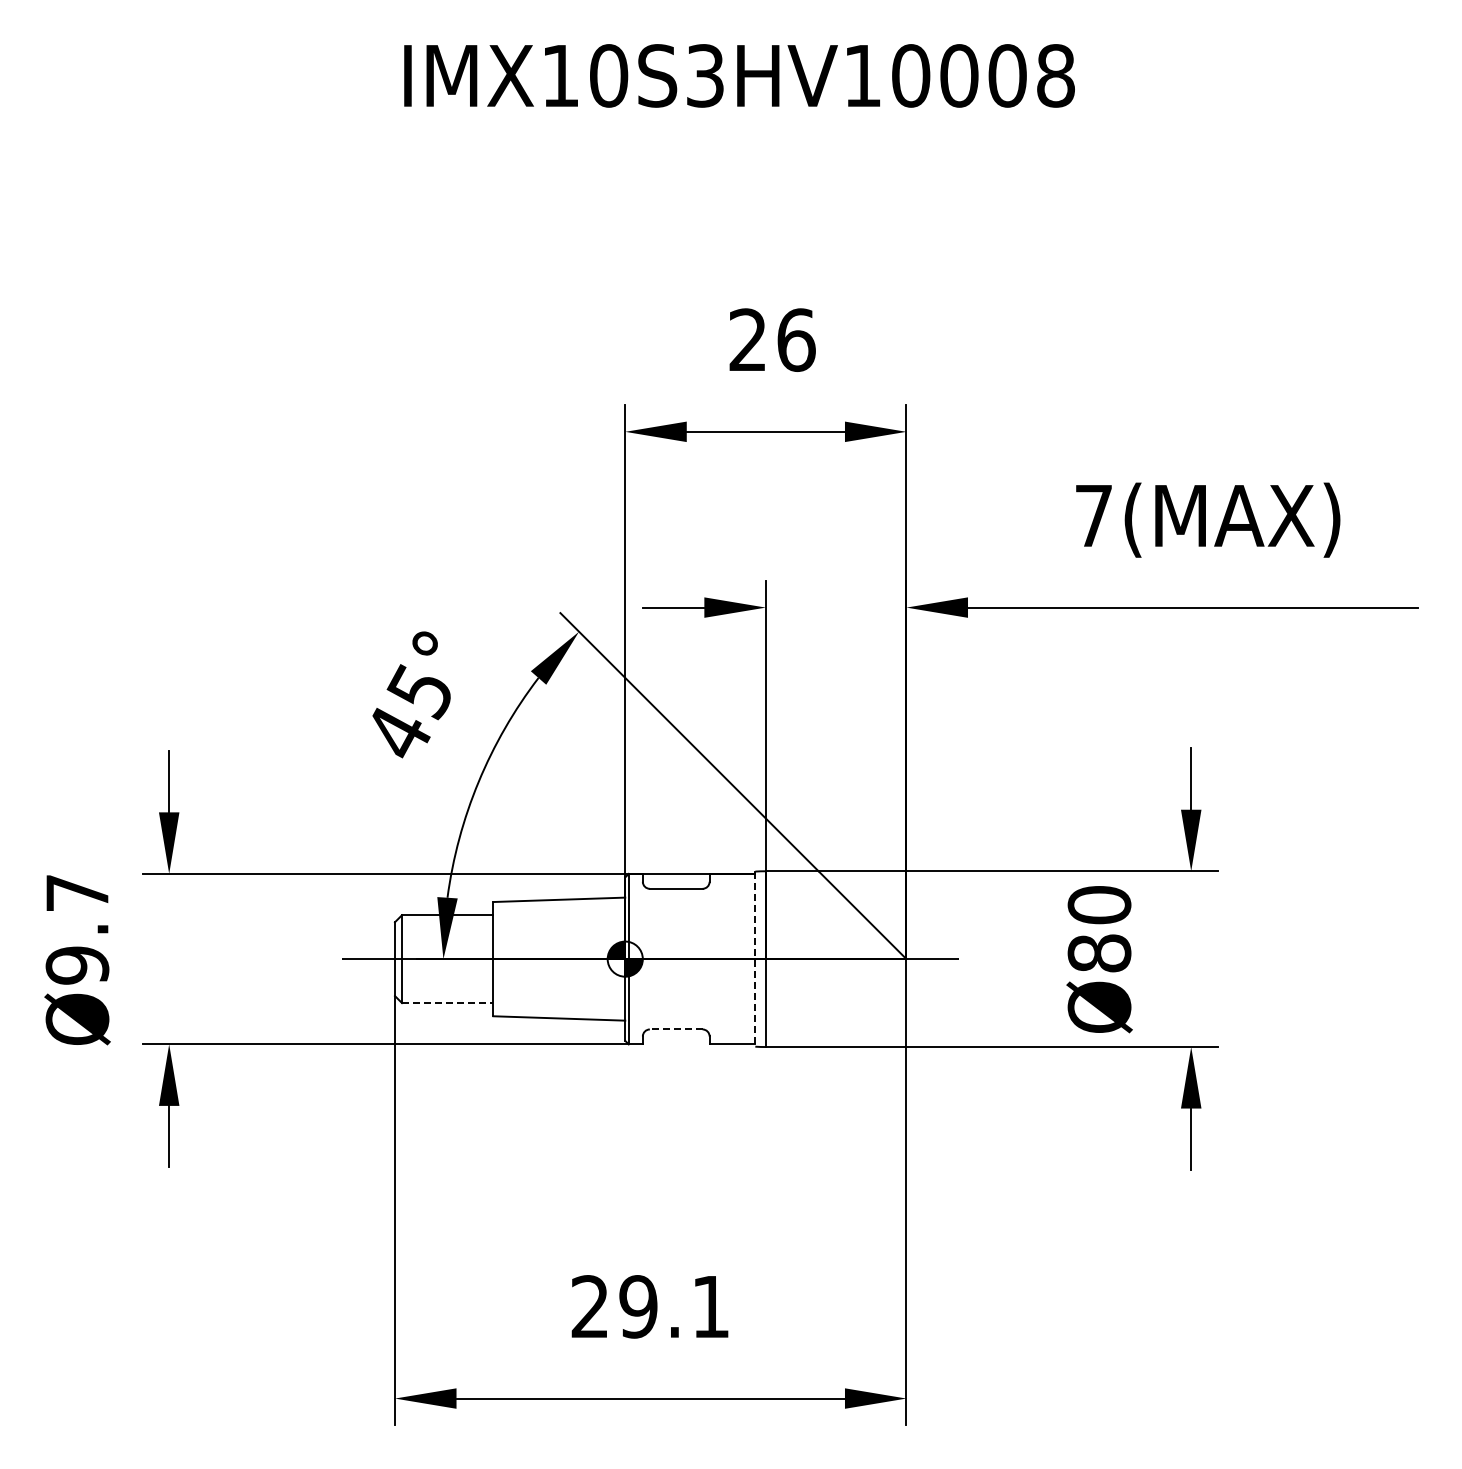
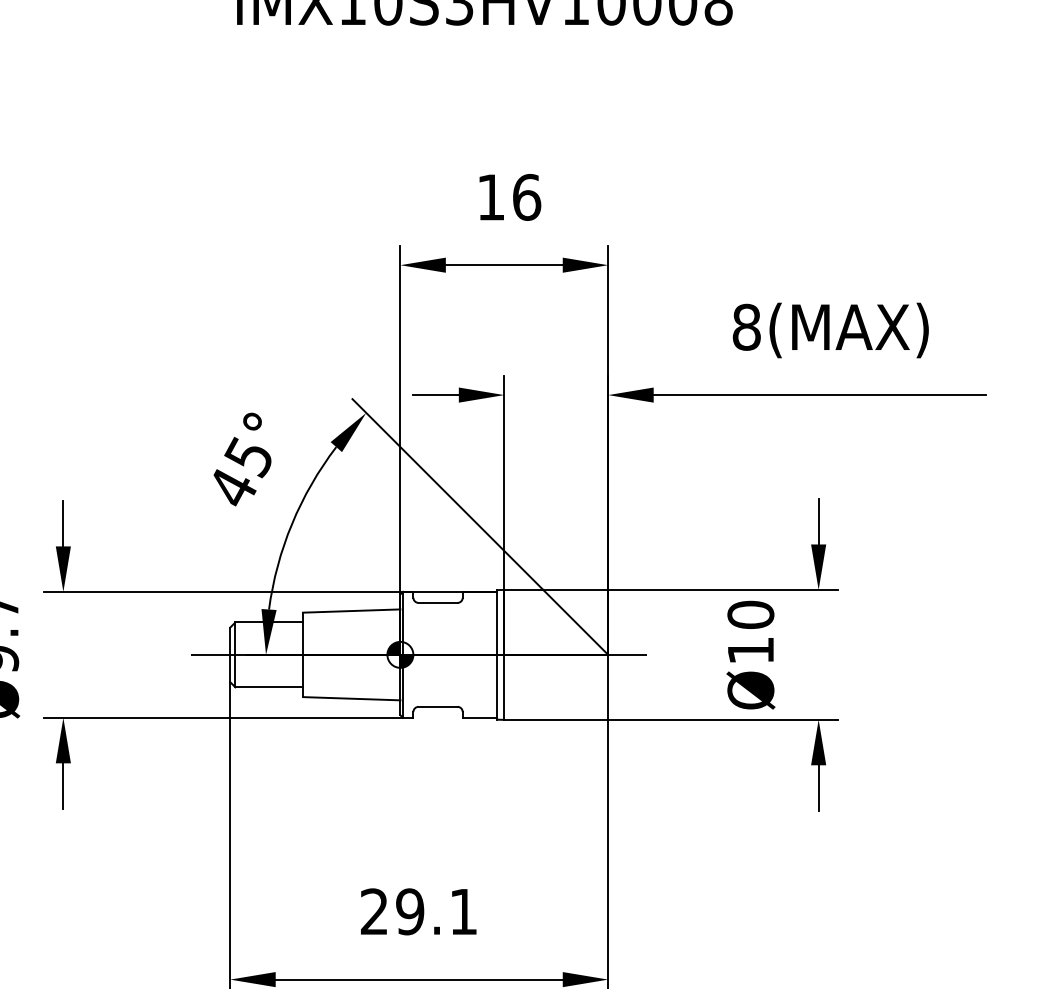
text: (747, 339) -> (490, 196), 26 -> 16
text: (1093, 515) -> (746, 327), 7(MAX) -> 8(MAX)
text: (1099, 953) -> (750, 650), Ø80 -> Ø10
line: (755, 959) -> (496, 655), dashed -> solid
line: (447, 1003) -> (269, 687), dashed -> solid
line: (675, 1029) -> (437, 706), dashed -> solid

